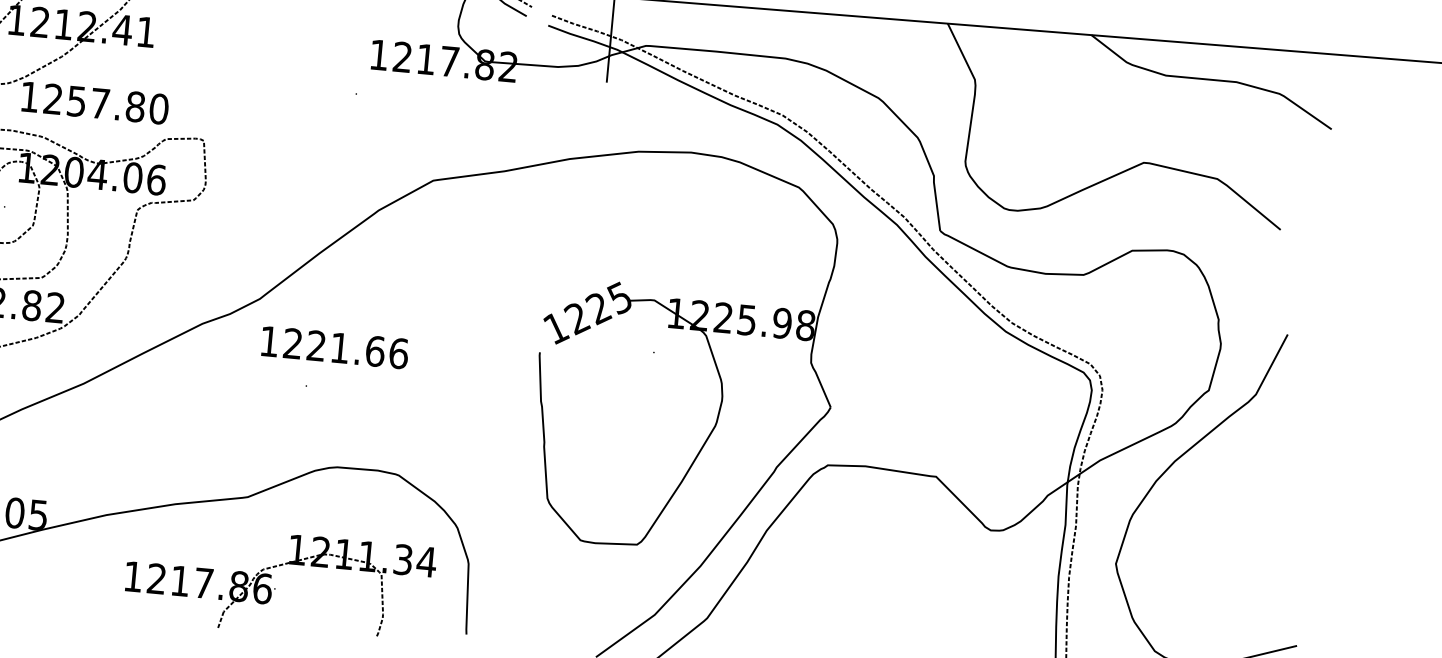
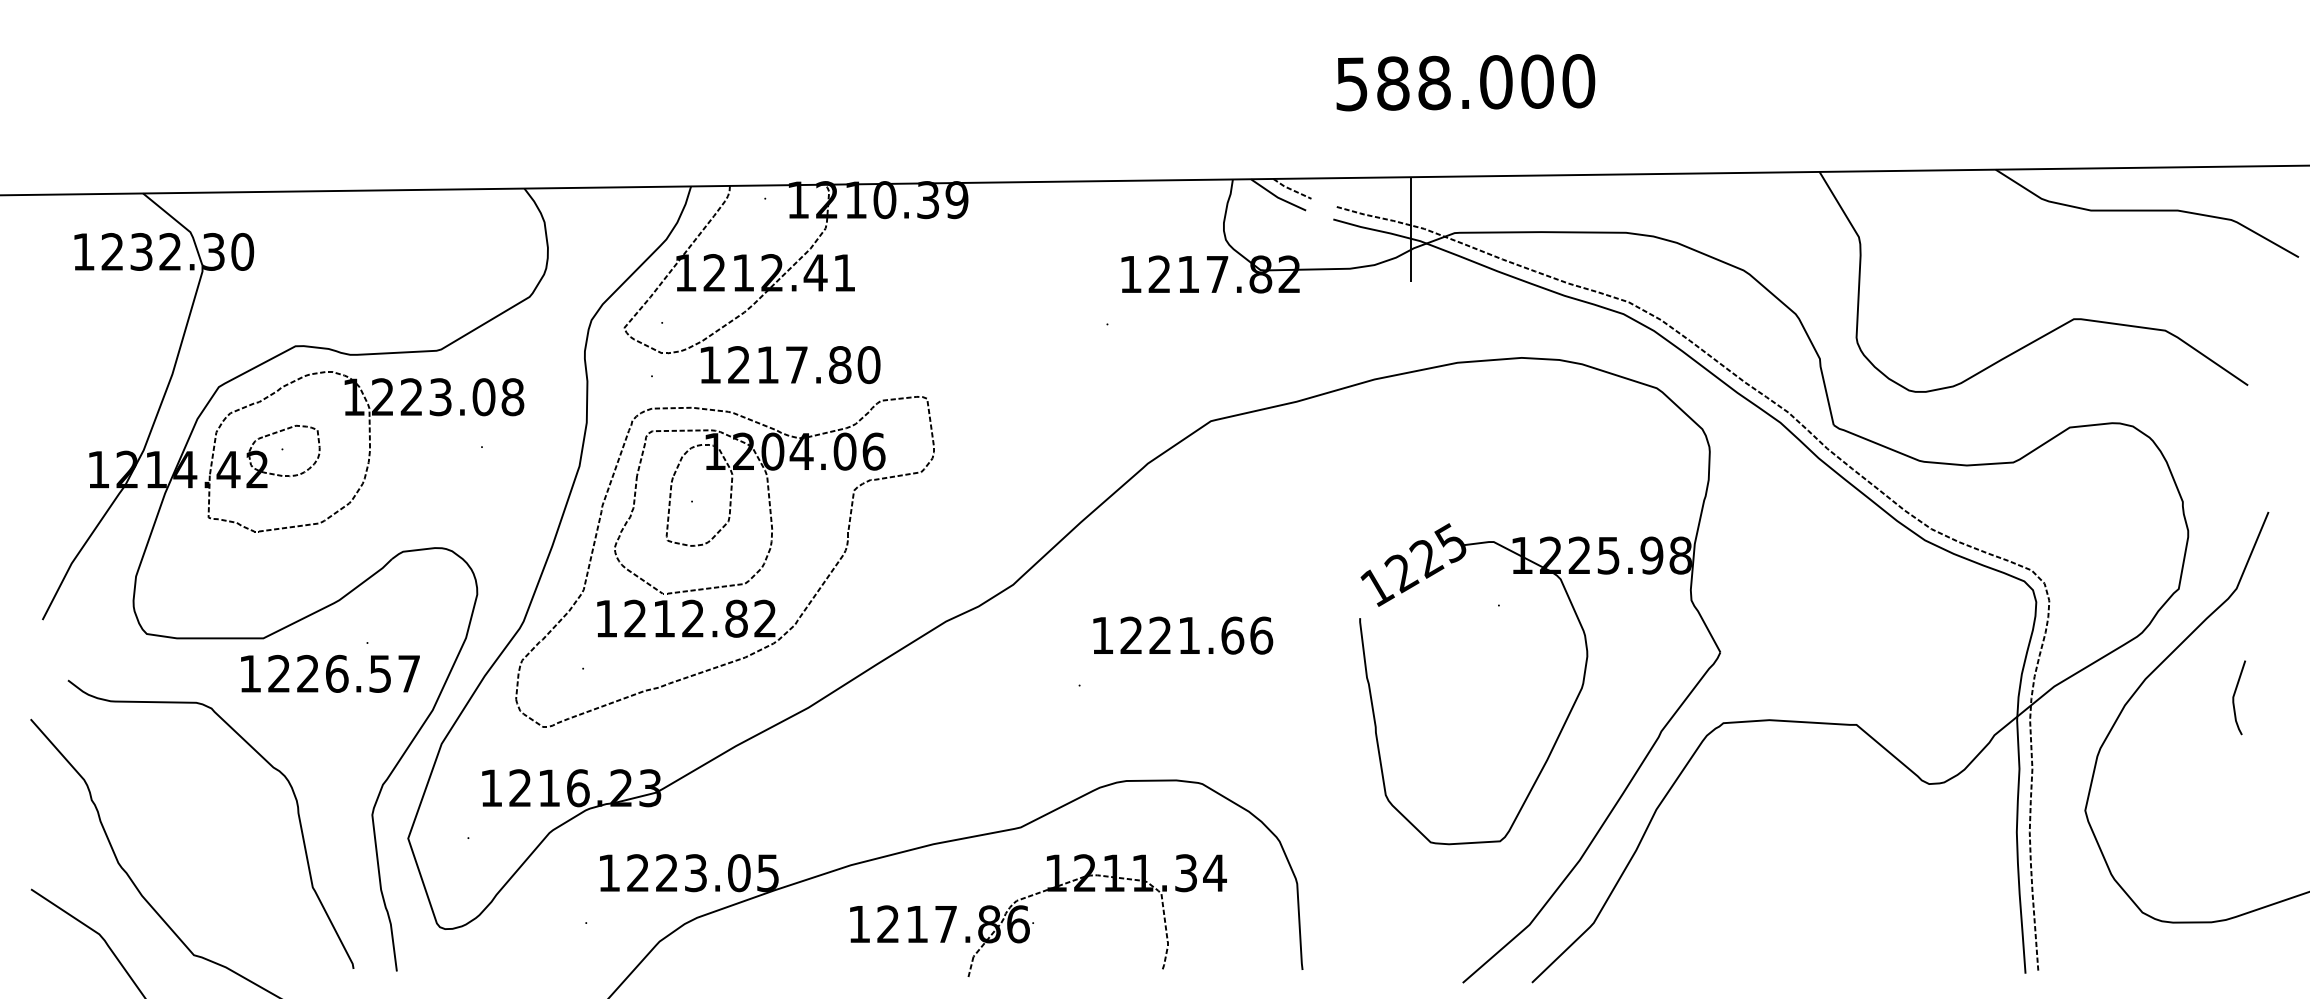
text: (76, 101) -> (767, 365), 1257.80 -> 1217.80
text: (335, 347) -> (1183, 635), moved
curve: (1246, 483) -> (2234, 697), added
part: (275, 588) -> (1033, 922), moved

